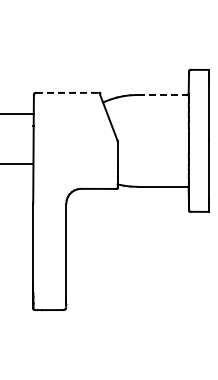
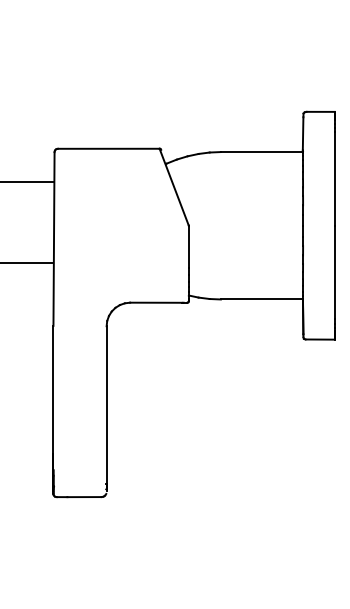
line: (67, 92) -> (108, 148), dashed -> solid
line: (163, 94) -> (262, 151), dashed -> solid

